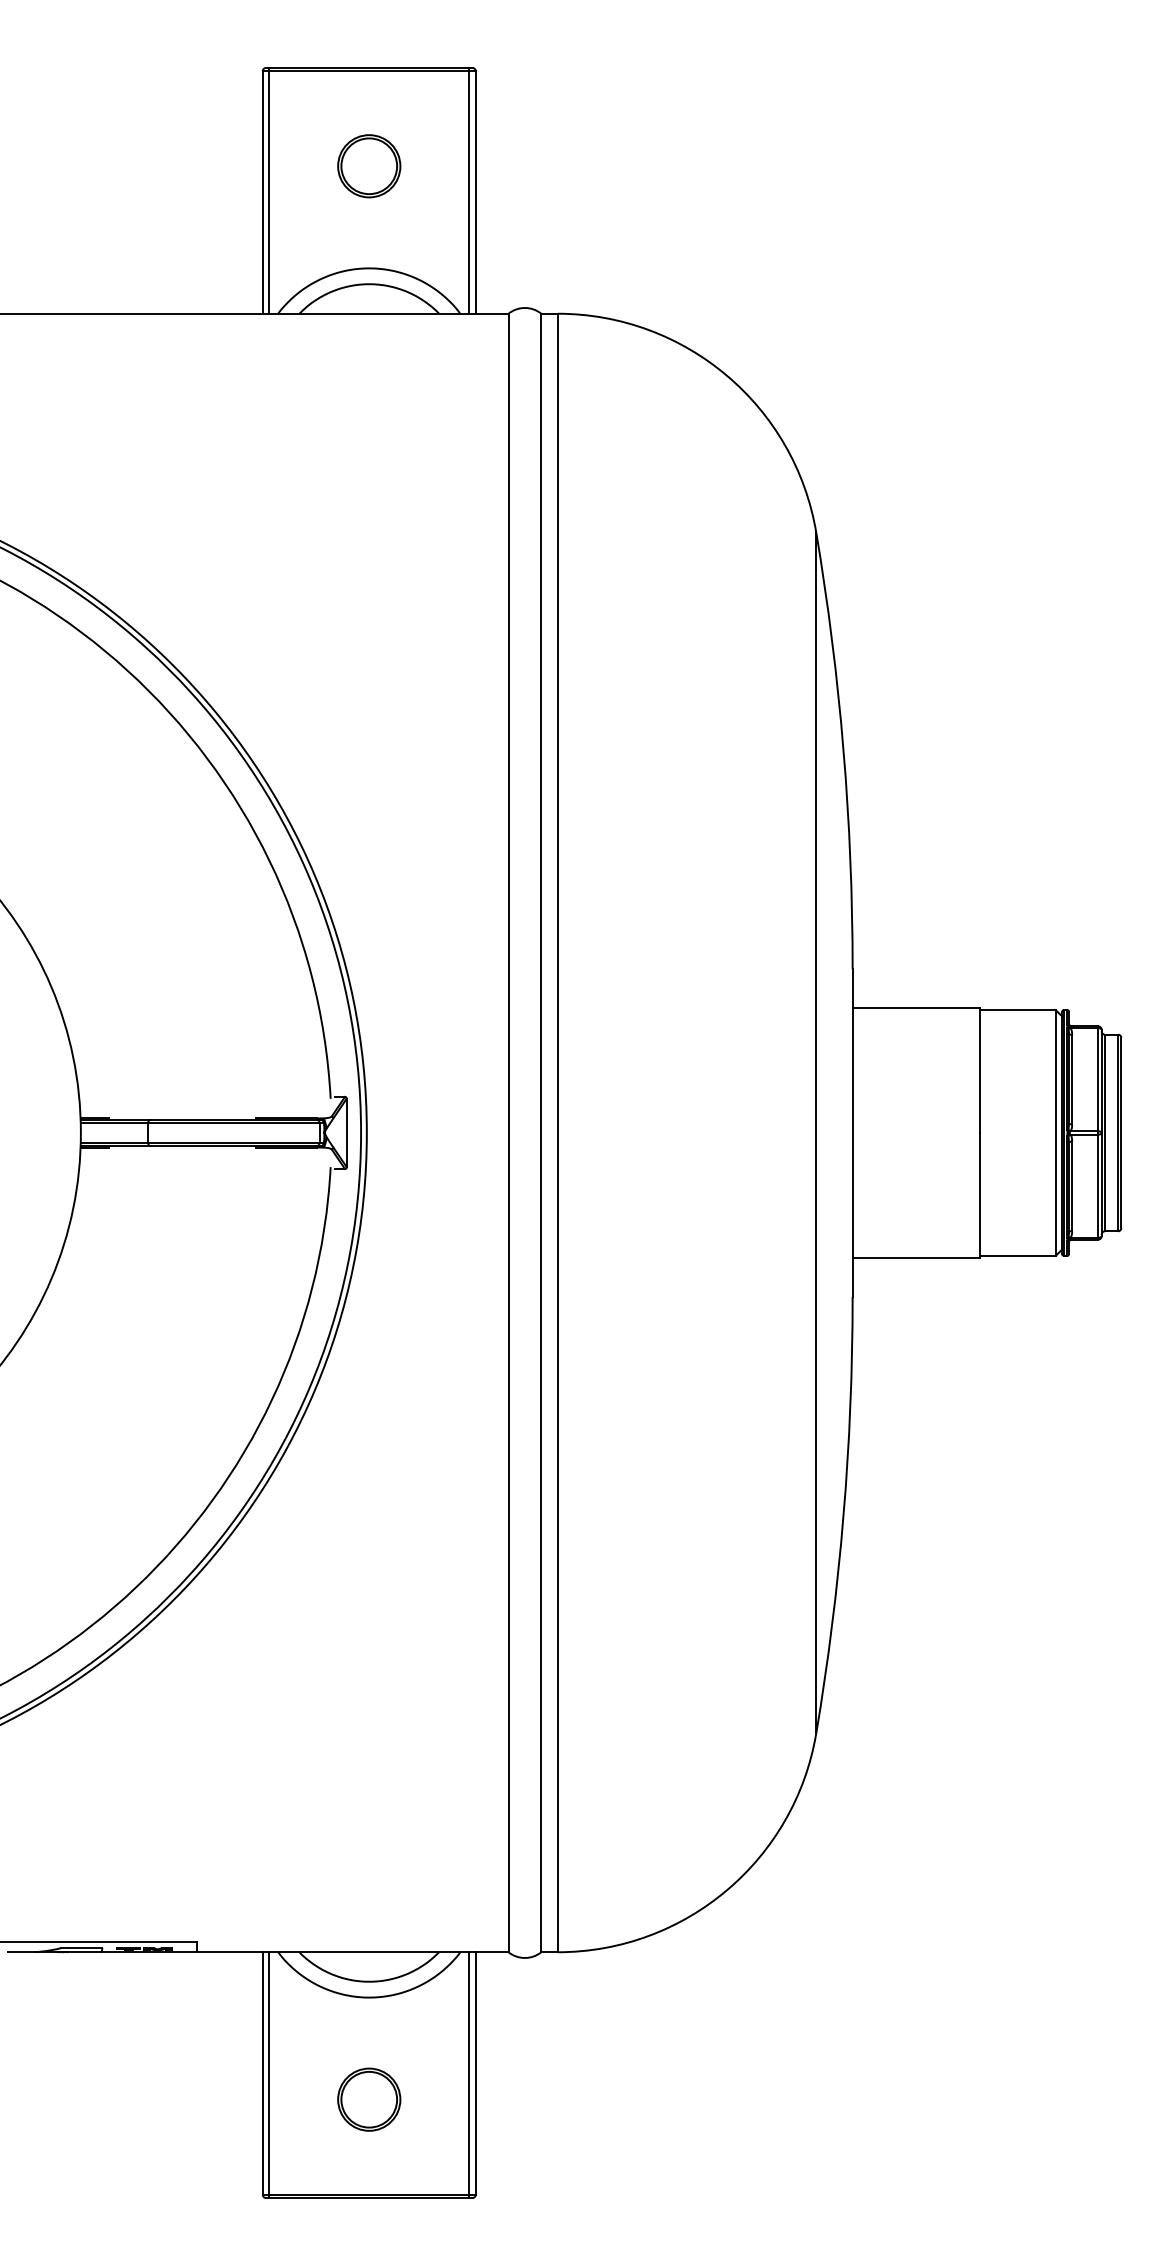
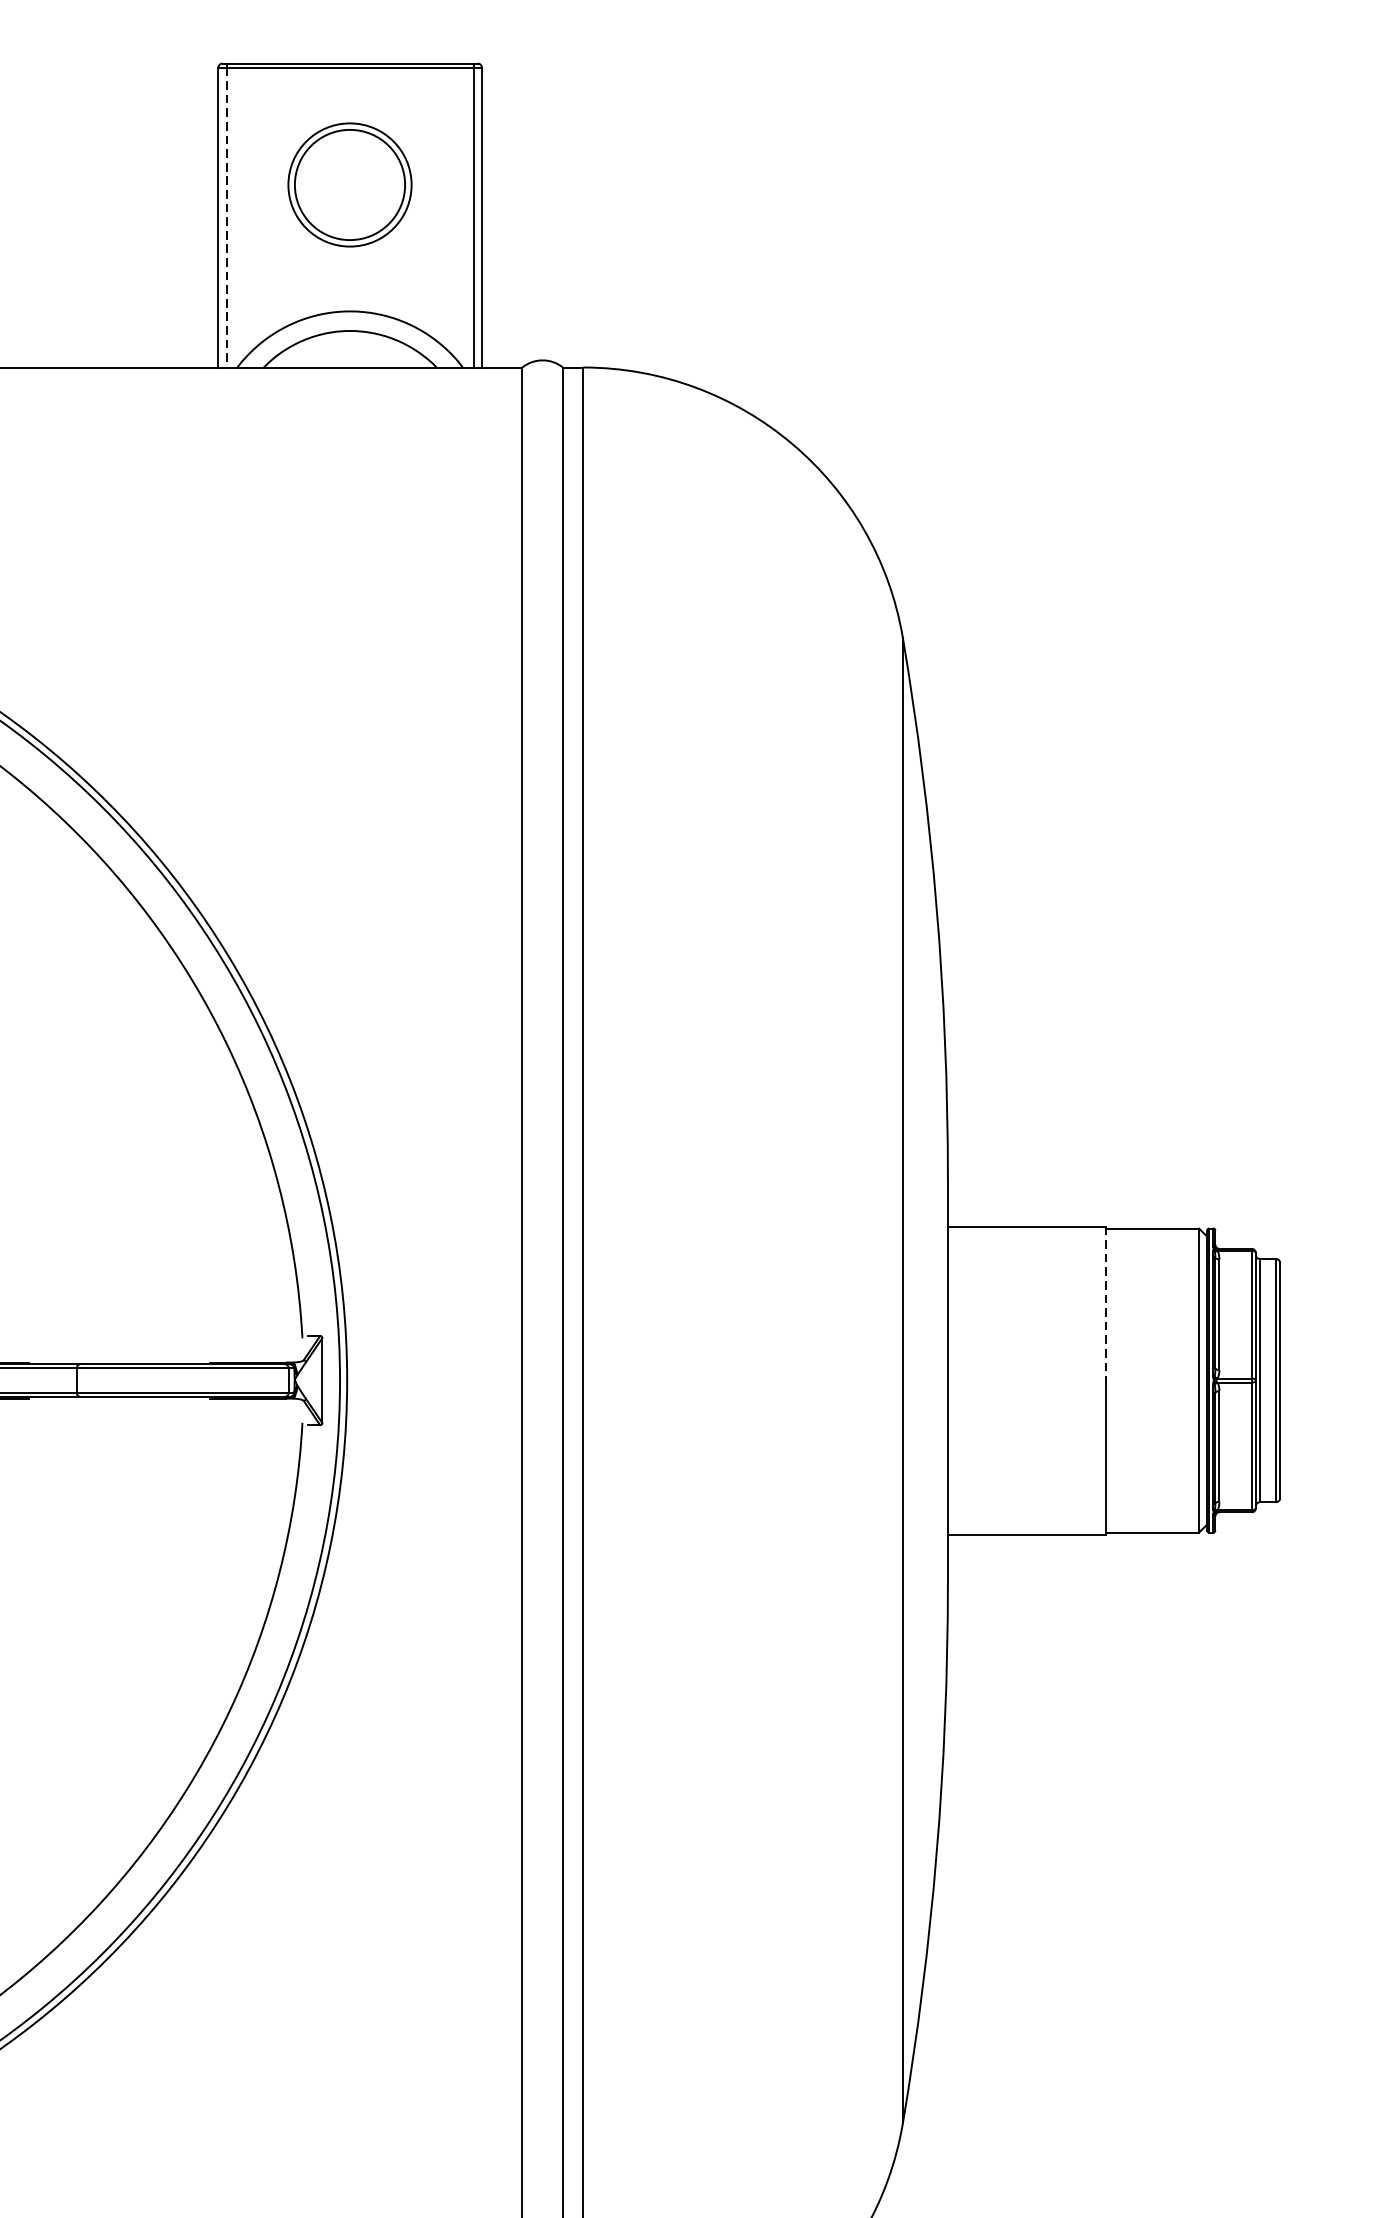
part: (369, 166) -> (350, 185), size x1.6
line: (269, 193) -> (226, 218), solid -> dashed
line: (980, 1071) -> (1106, 1304), solid -> dashed

